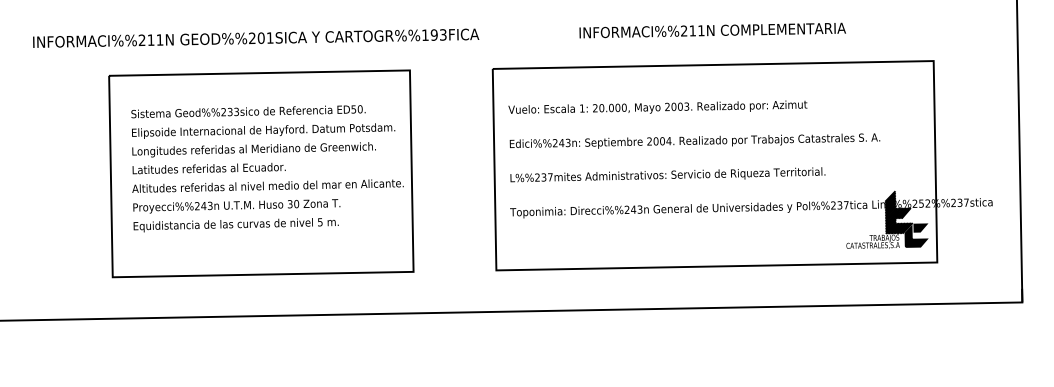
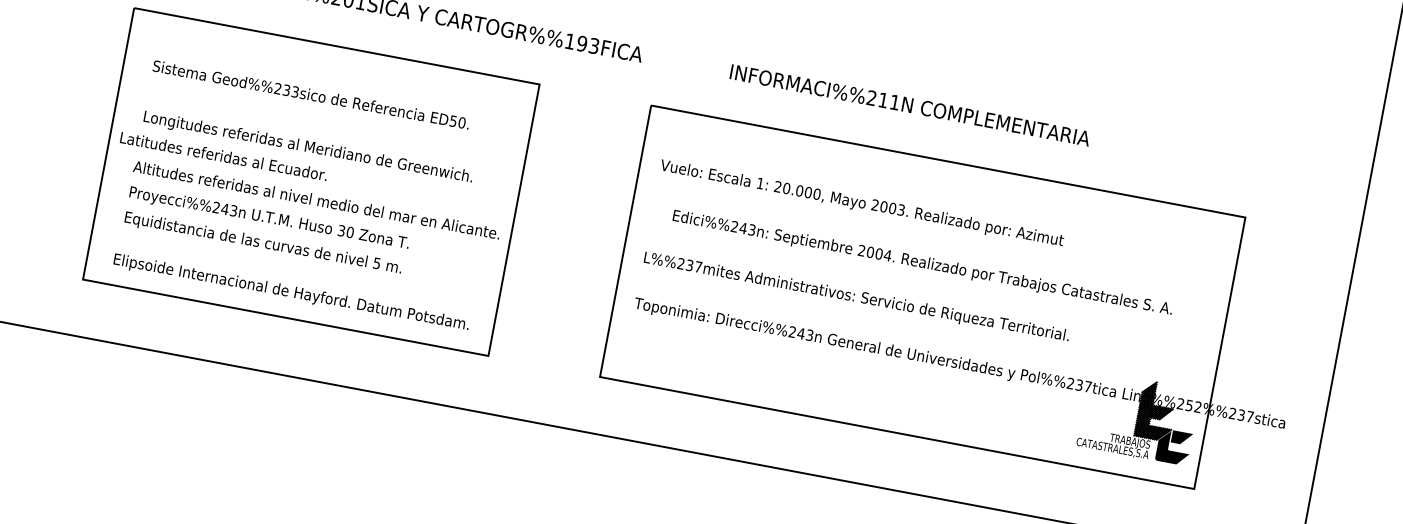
text: (712, 30) -> (909, 105), moved
text: (263, 130) -> (291, 292), moved
text: (694, 140) -> (922, 261), moved
text: (208, 168) -> (223, 156), moved

